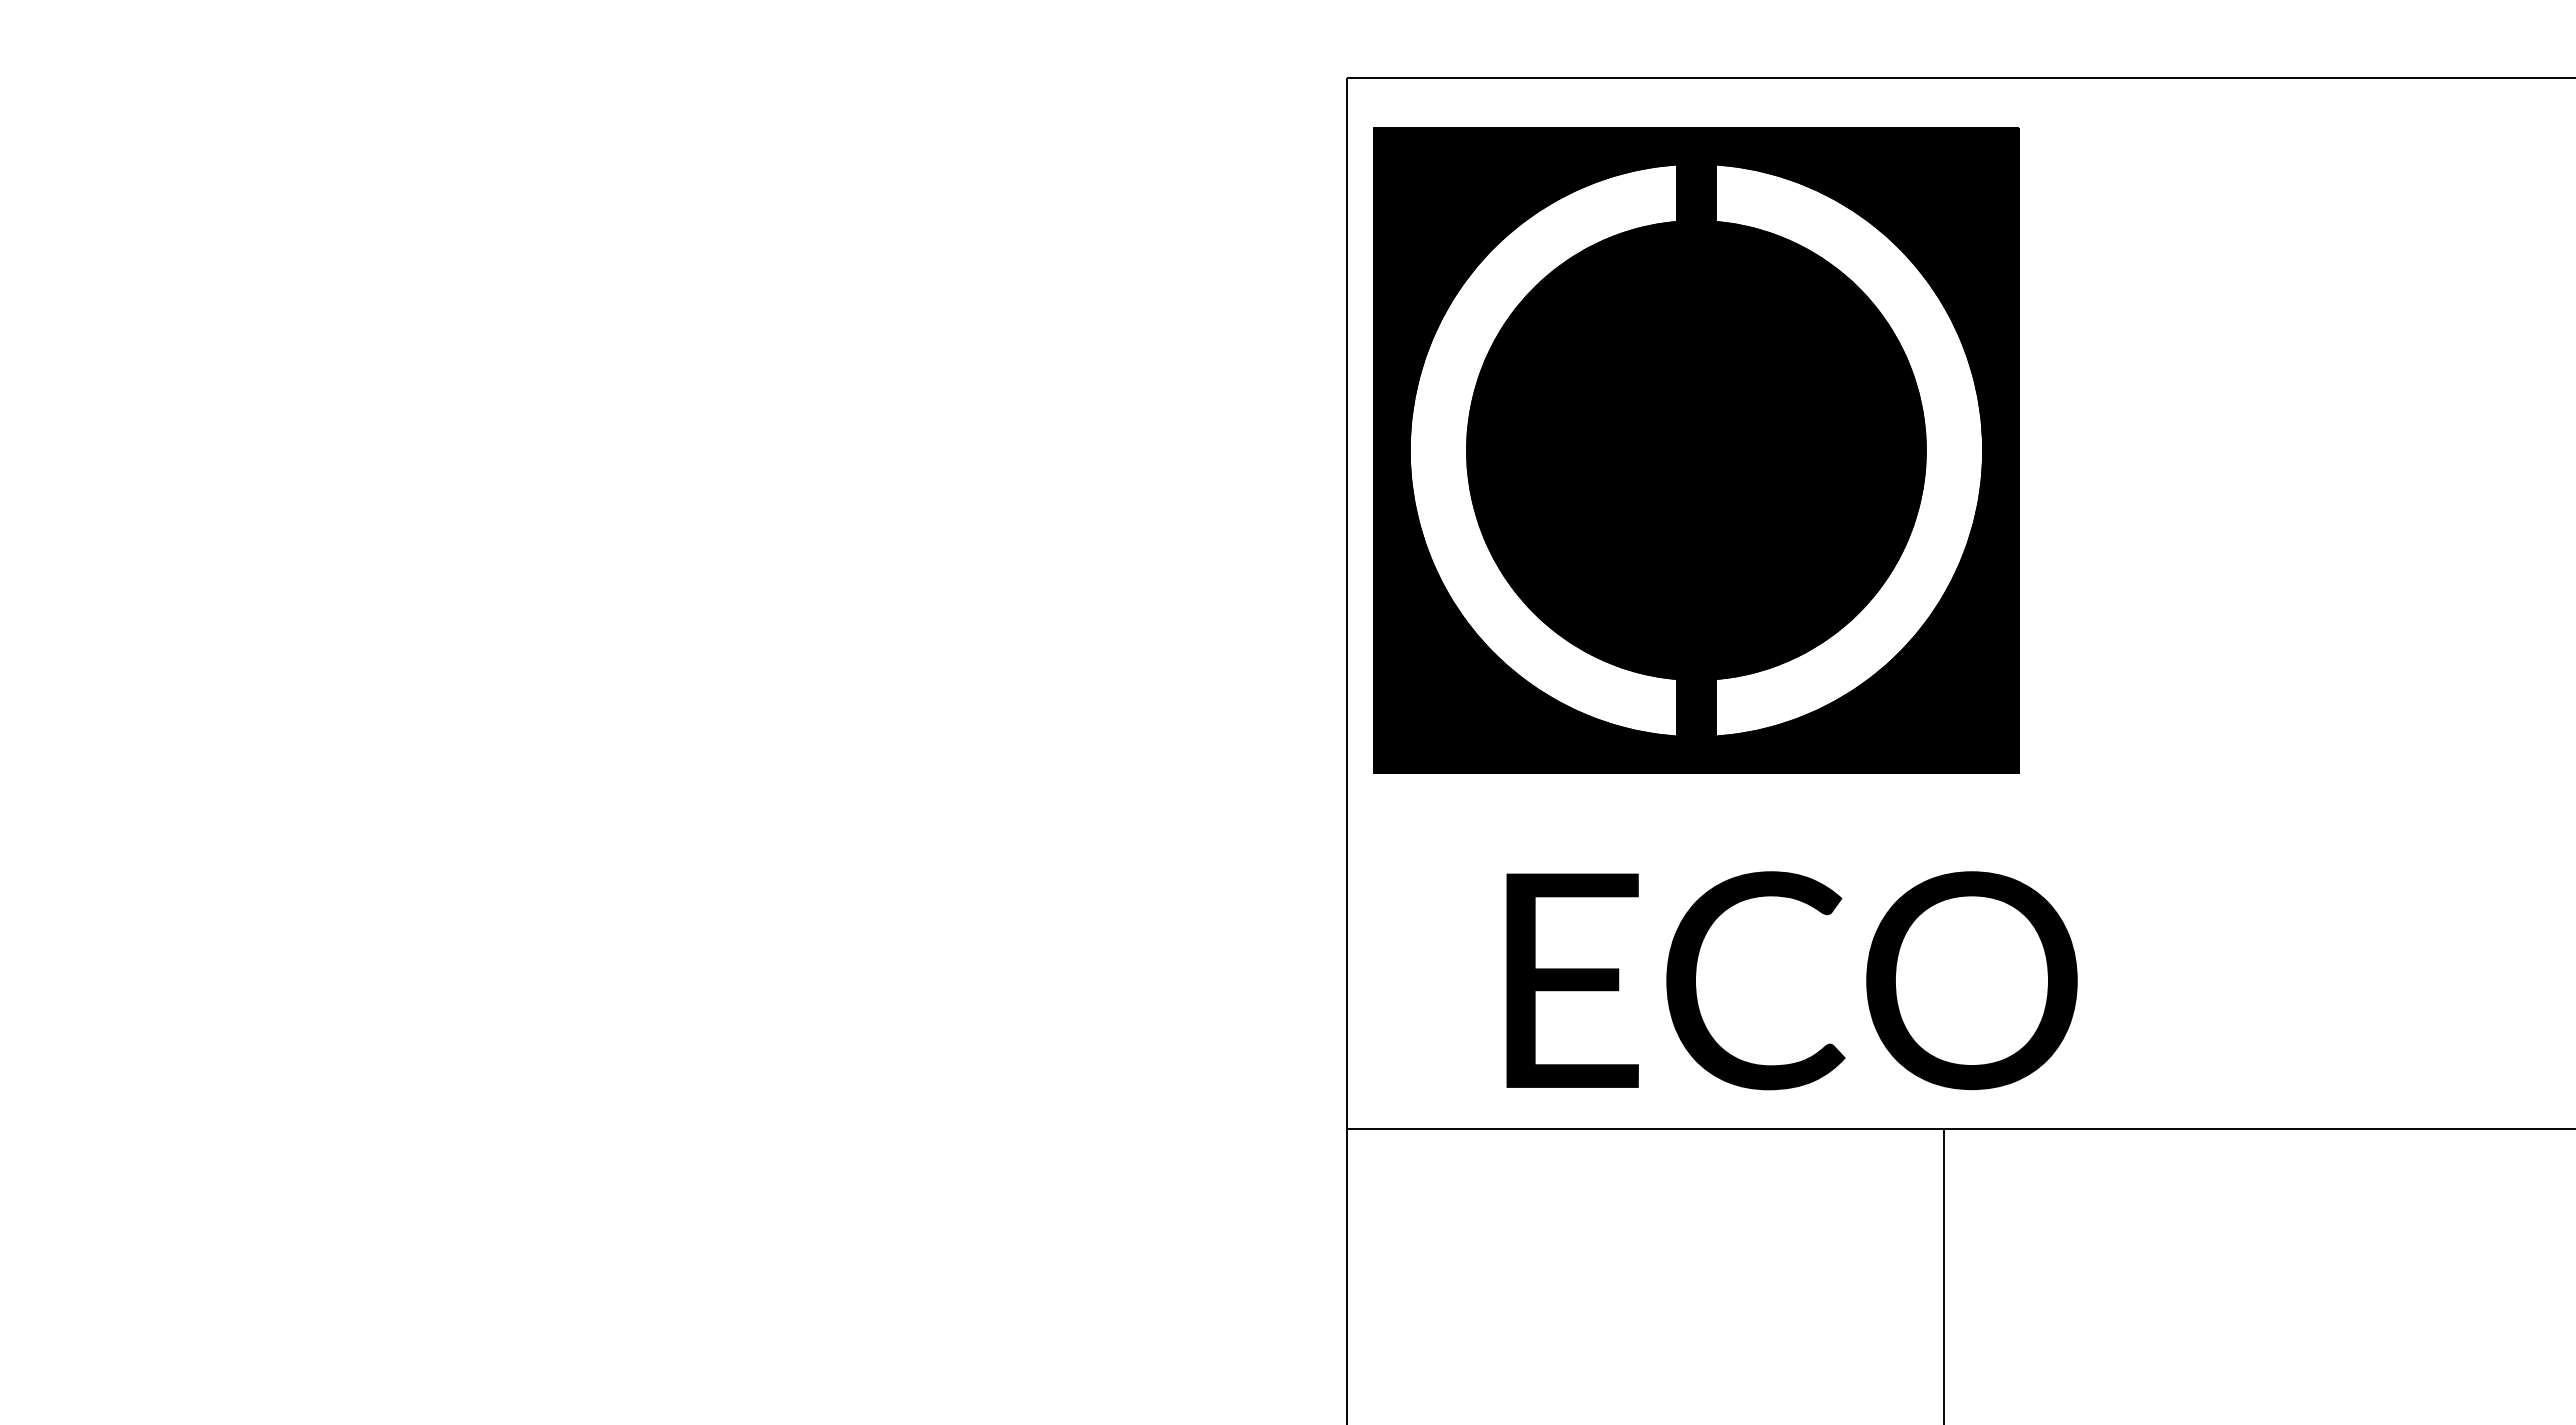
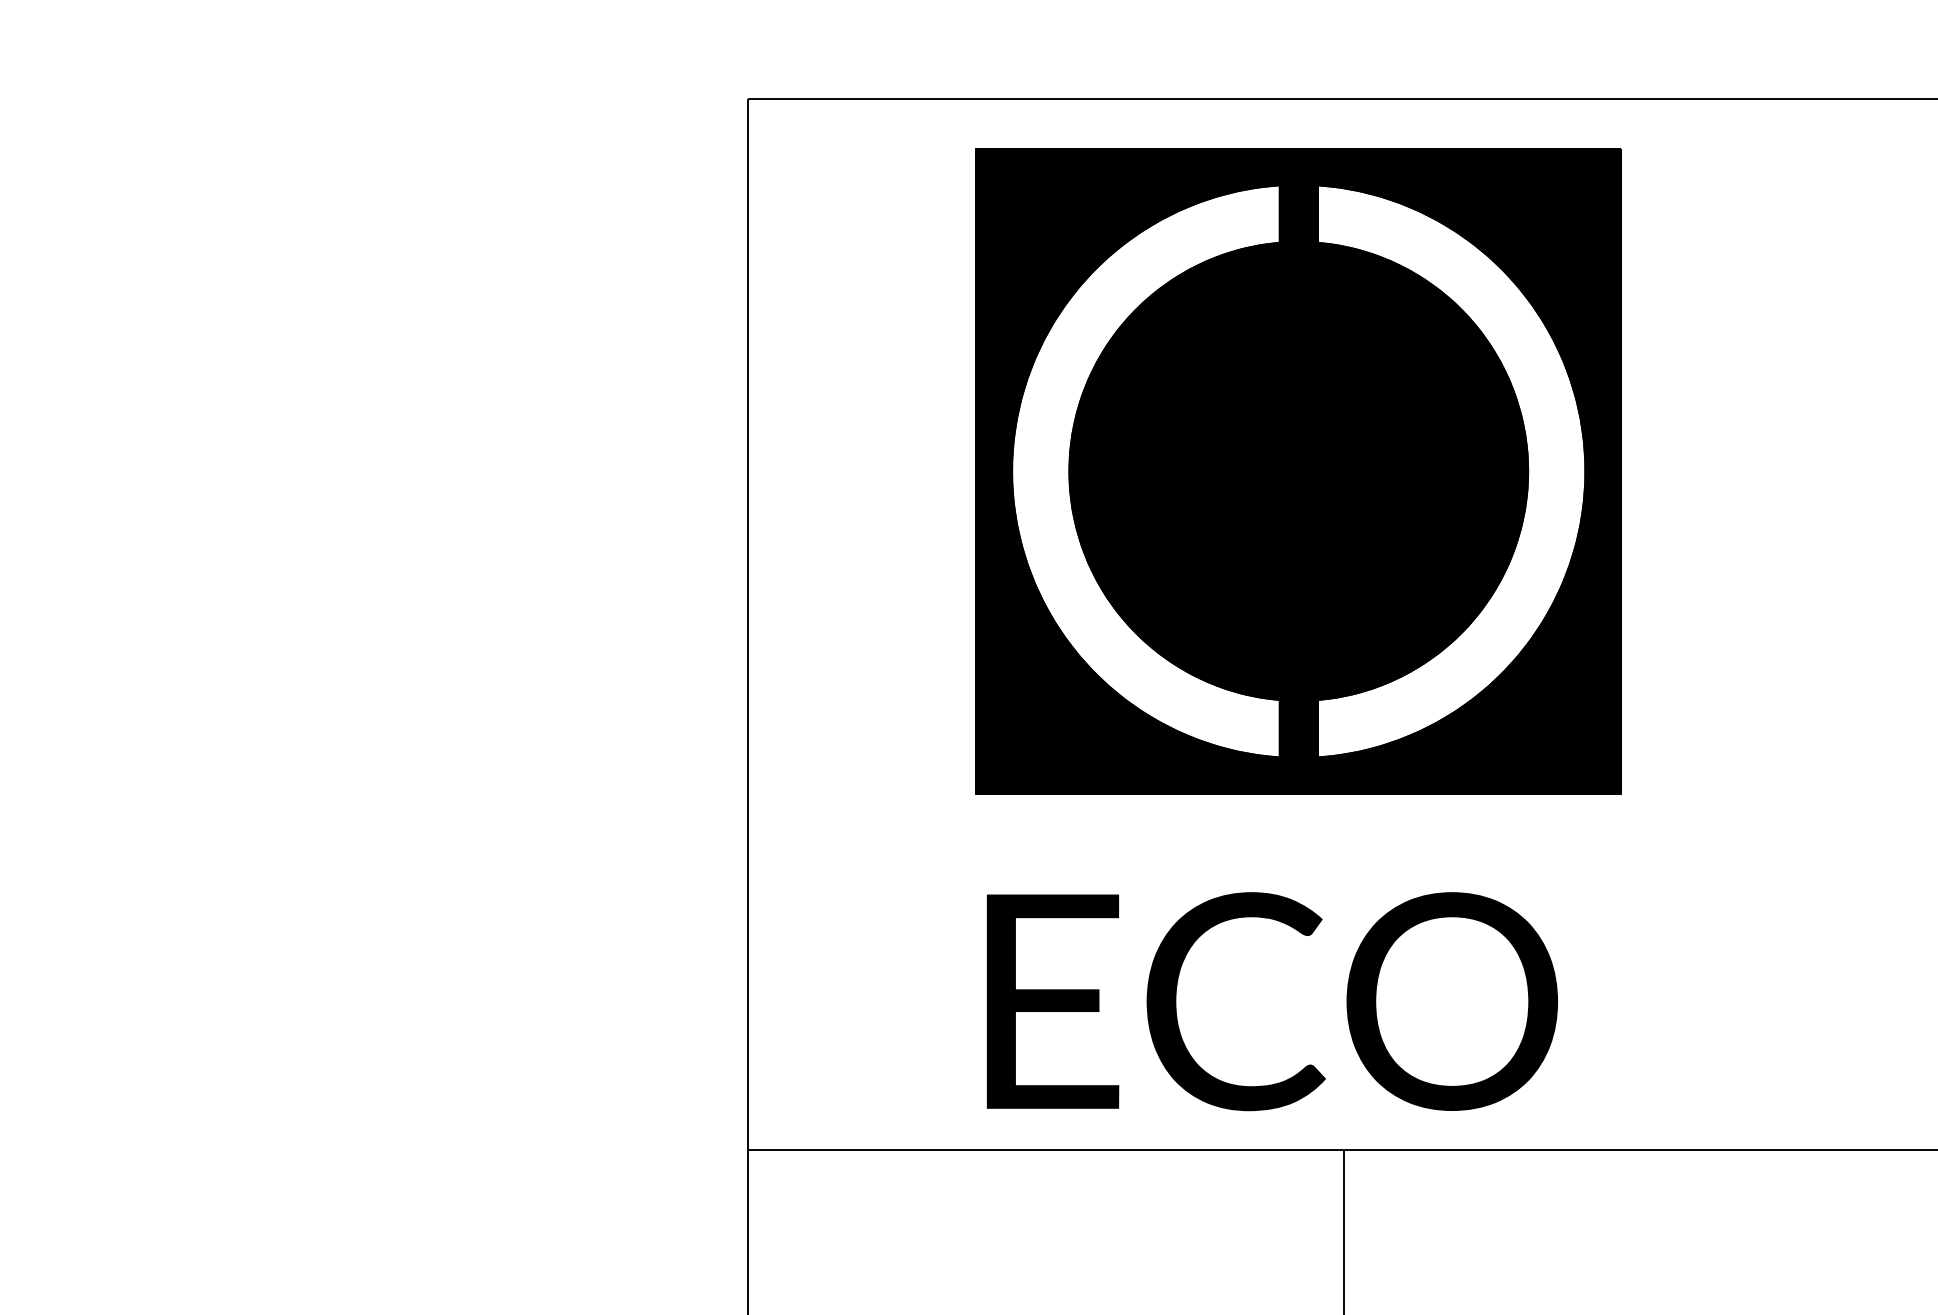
part: (1696, 450) -> (1298, 471), moved
text: (1791, 980) -> (1271, 1001), moved

